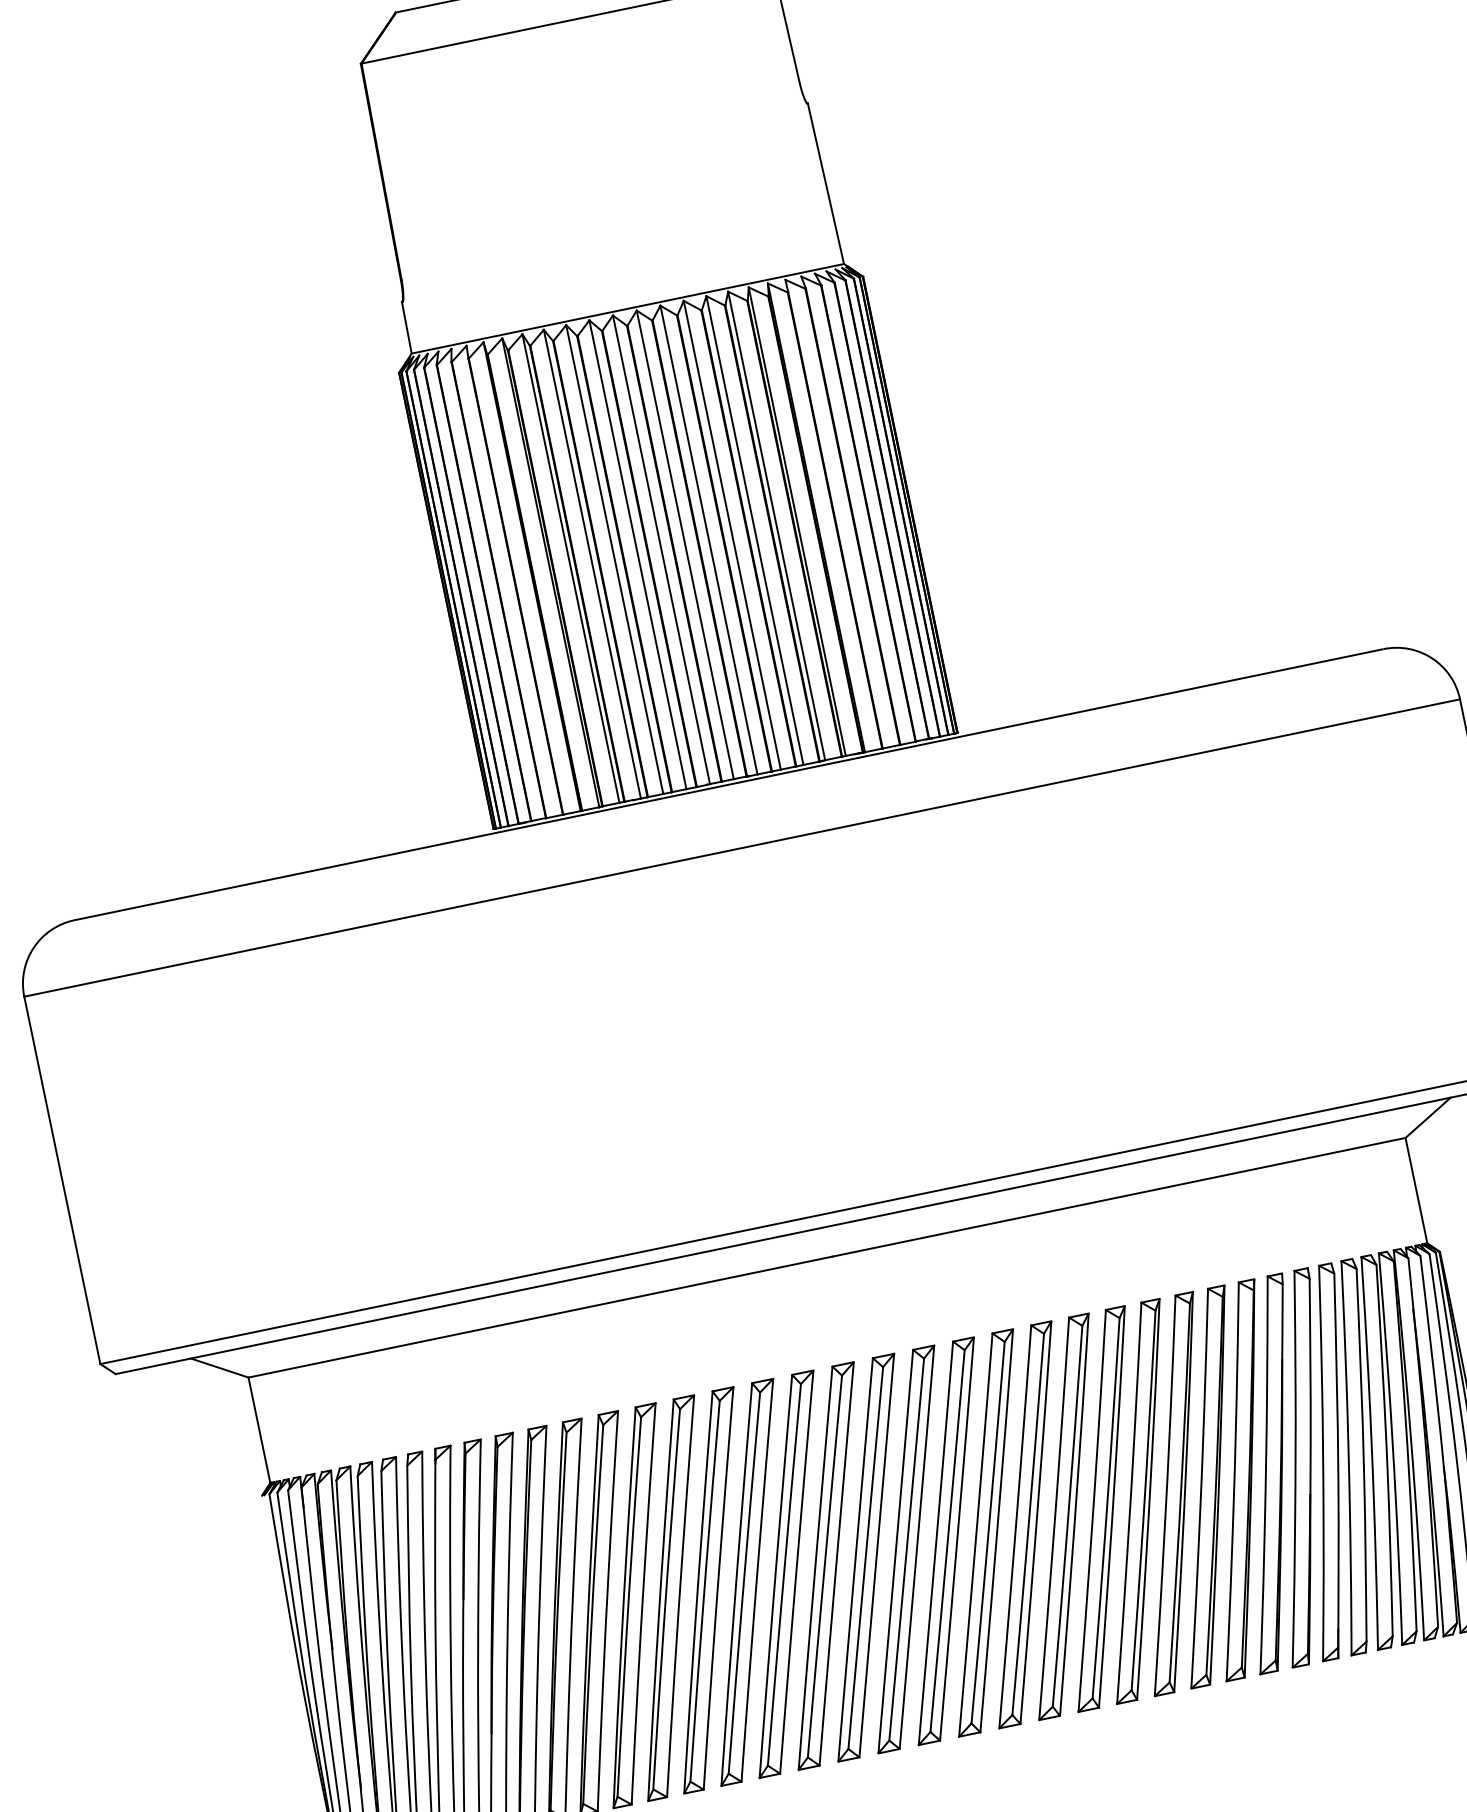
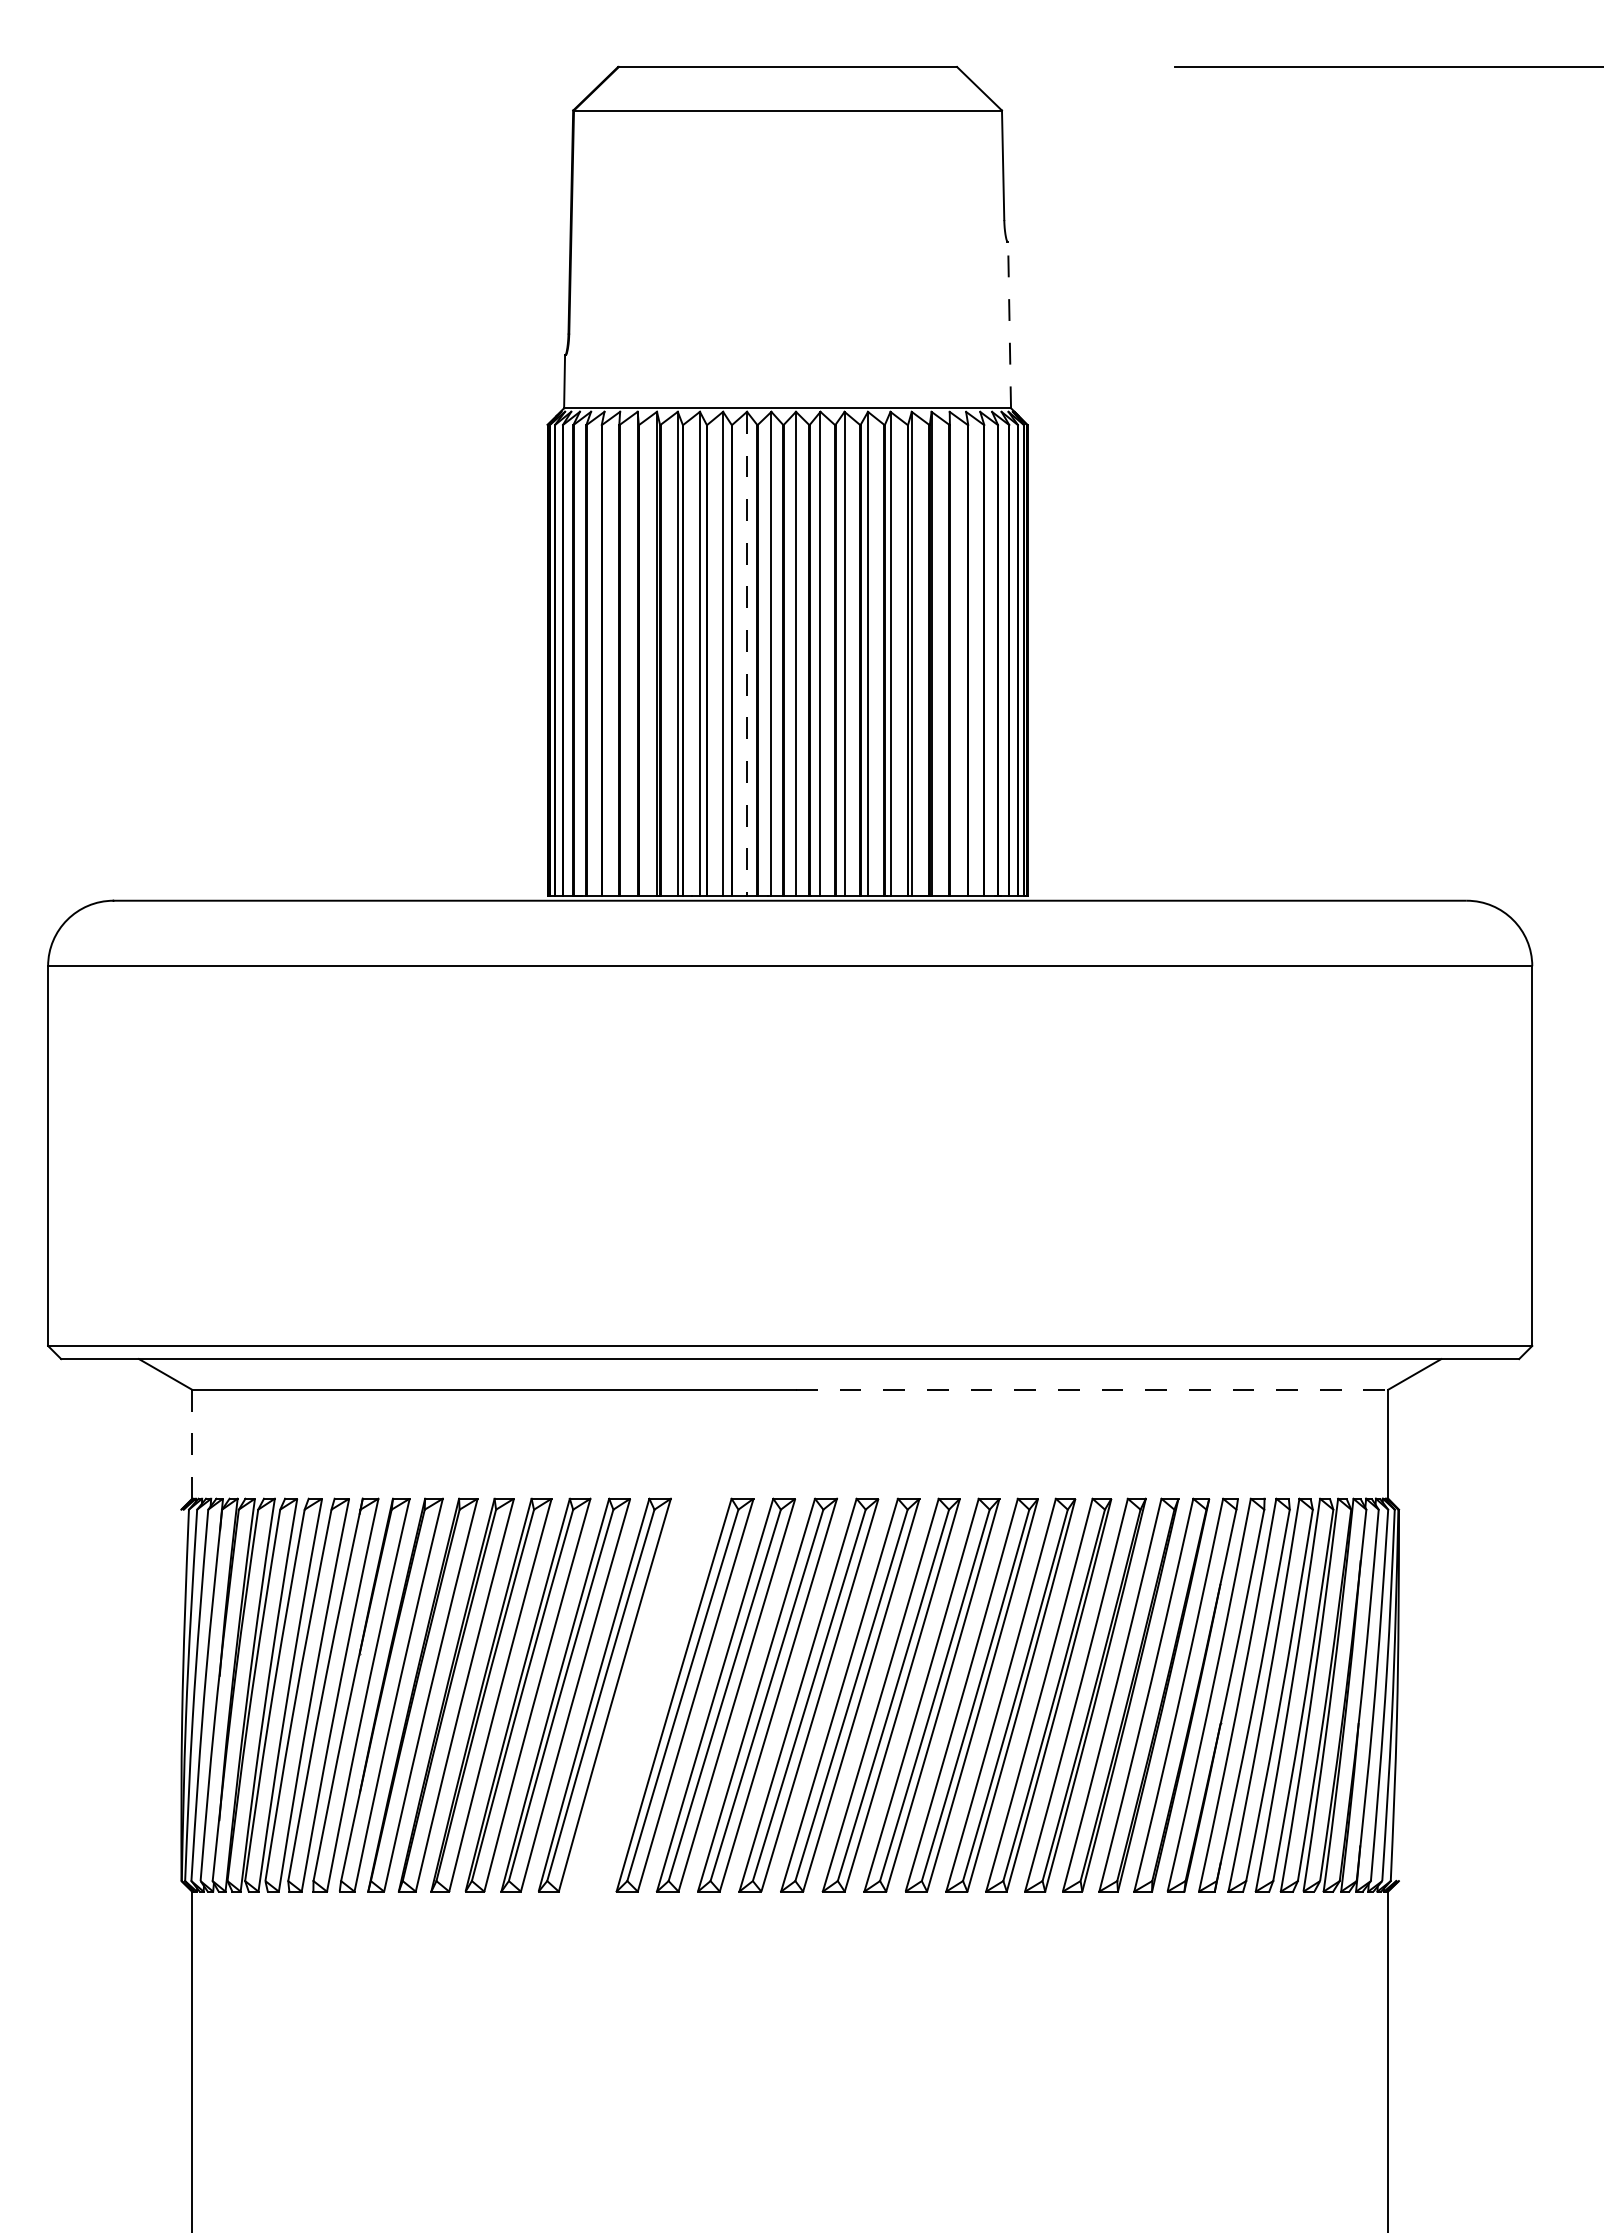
line: (825, 183) -> (1009, 324), solid -> dashed
line: (638, 555) -> (747, 654), solid -> dashed
line: (1119, 1196) -> (1092, 1389), solid -> dashed
line: (259, 1430) -> (192, 1444), solid -> dashed
part: (747, 1581) -> (644, 1694), removed

